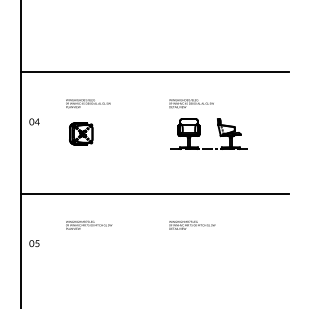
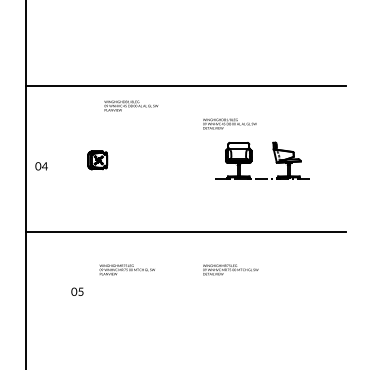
text: (88, 103) -> (131, 105), moved
text: (34, 121) -> (41, 165), moved
part: (81, 133) -> (97, 159), size x0.7
part: (200, 133) -> (252, 159), moved
text: (89, 224) -> (127, 268), moved
text: (34, 243) -> (77, 291), moved

